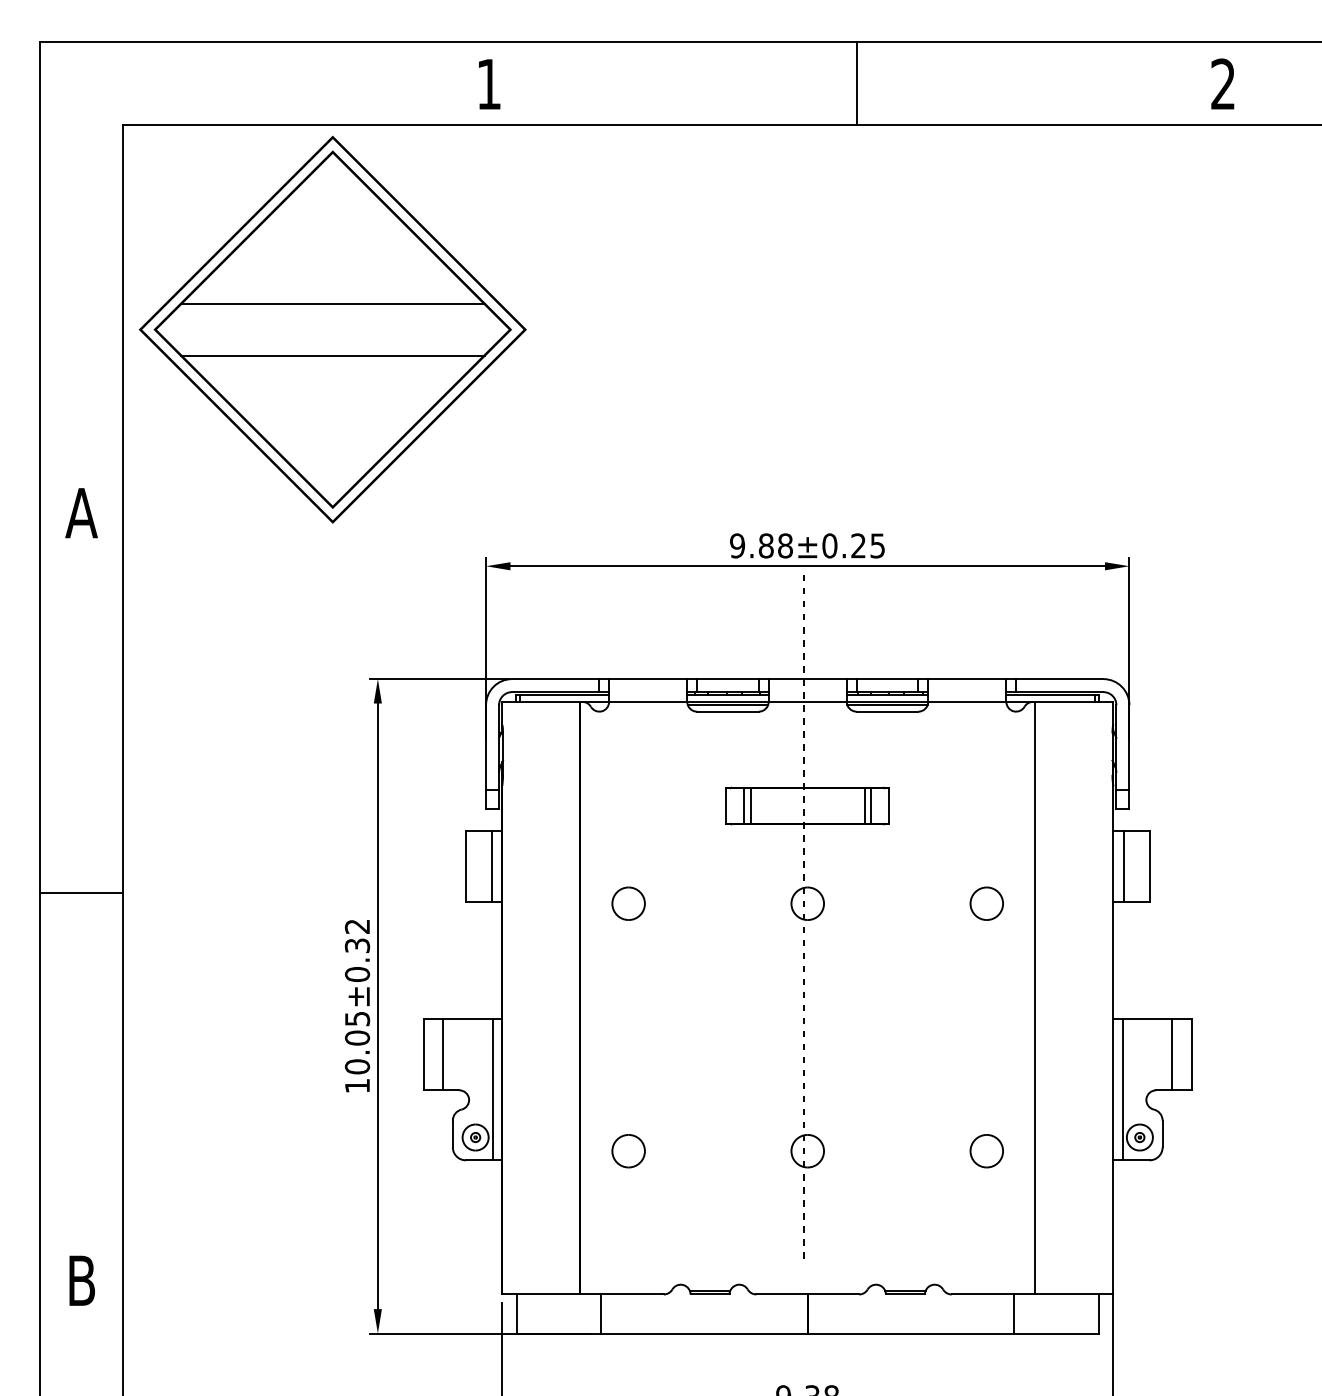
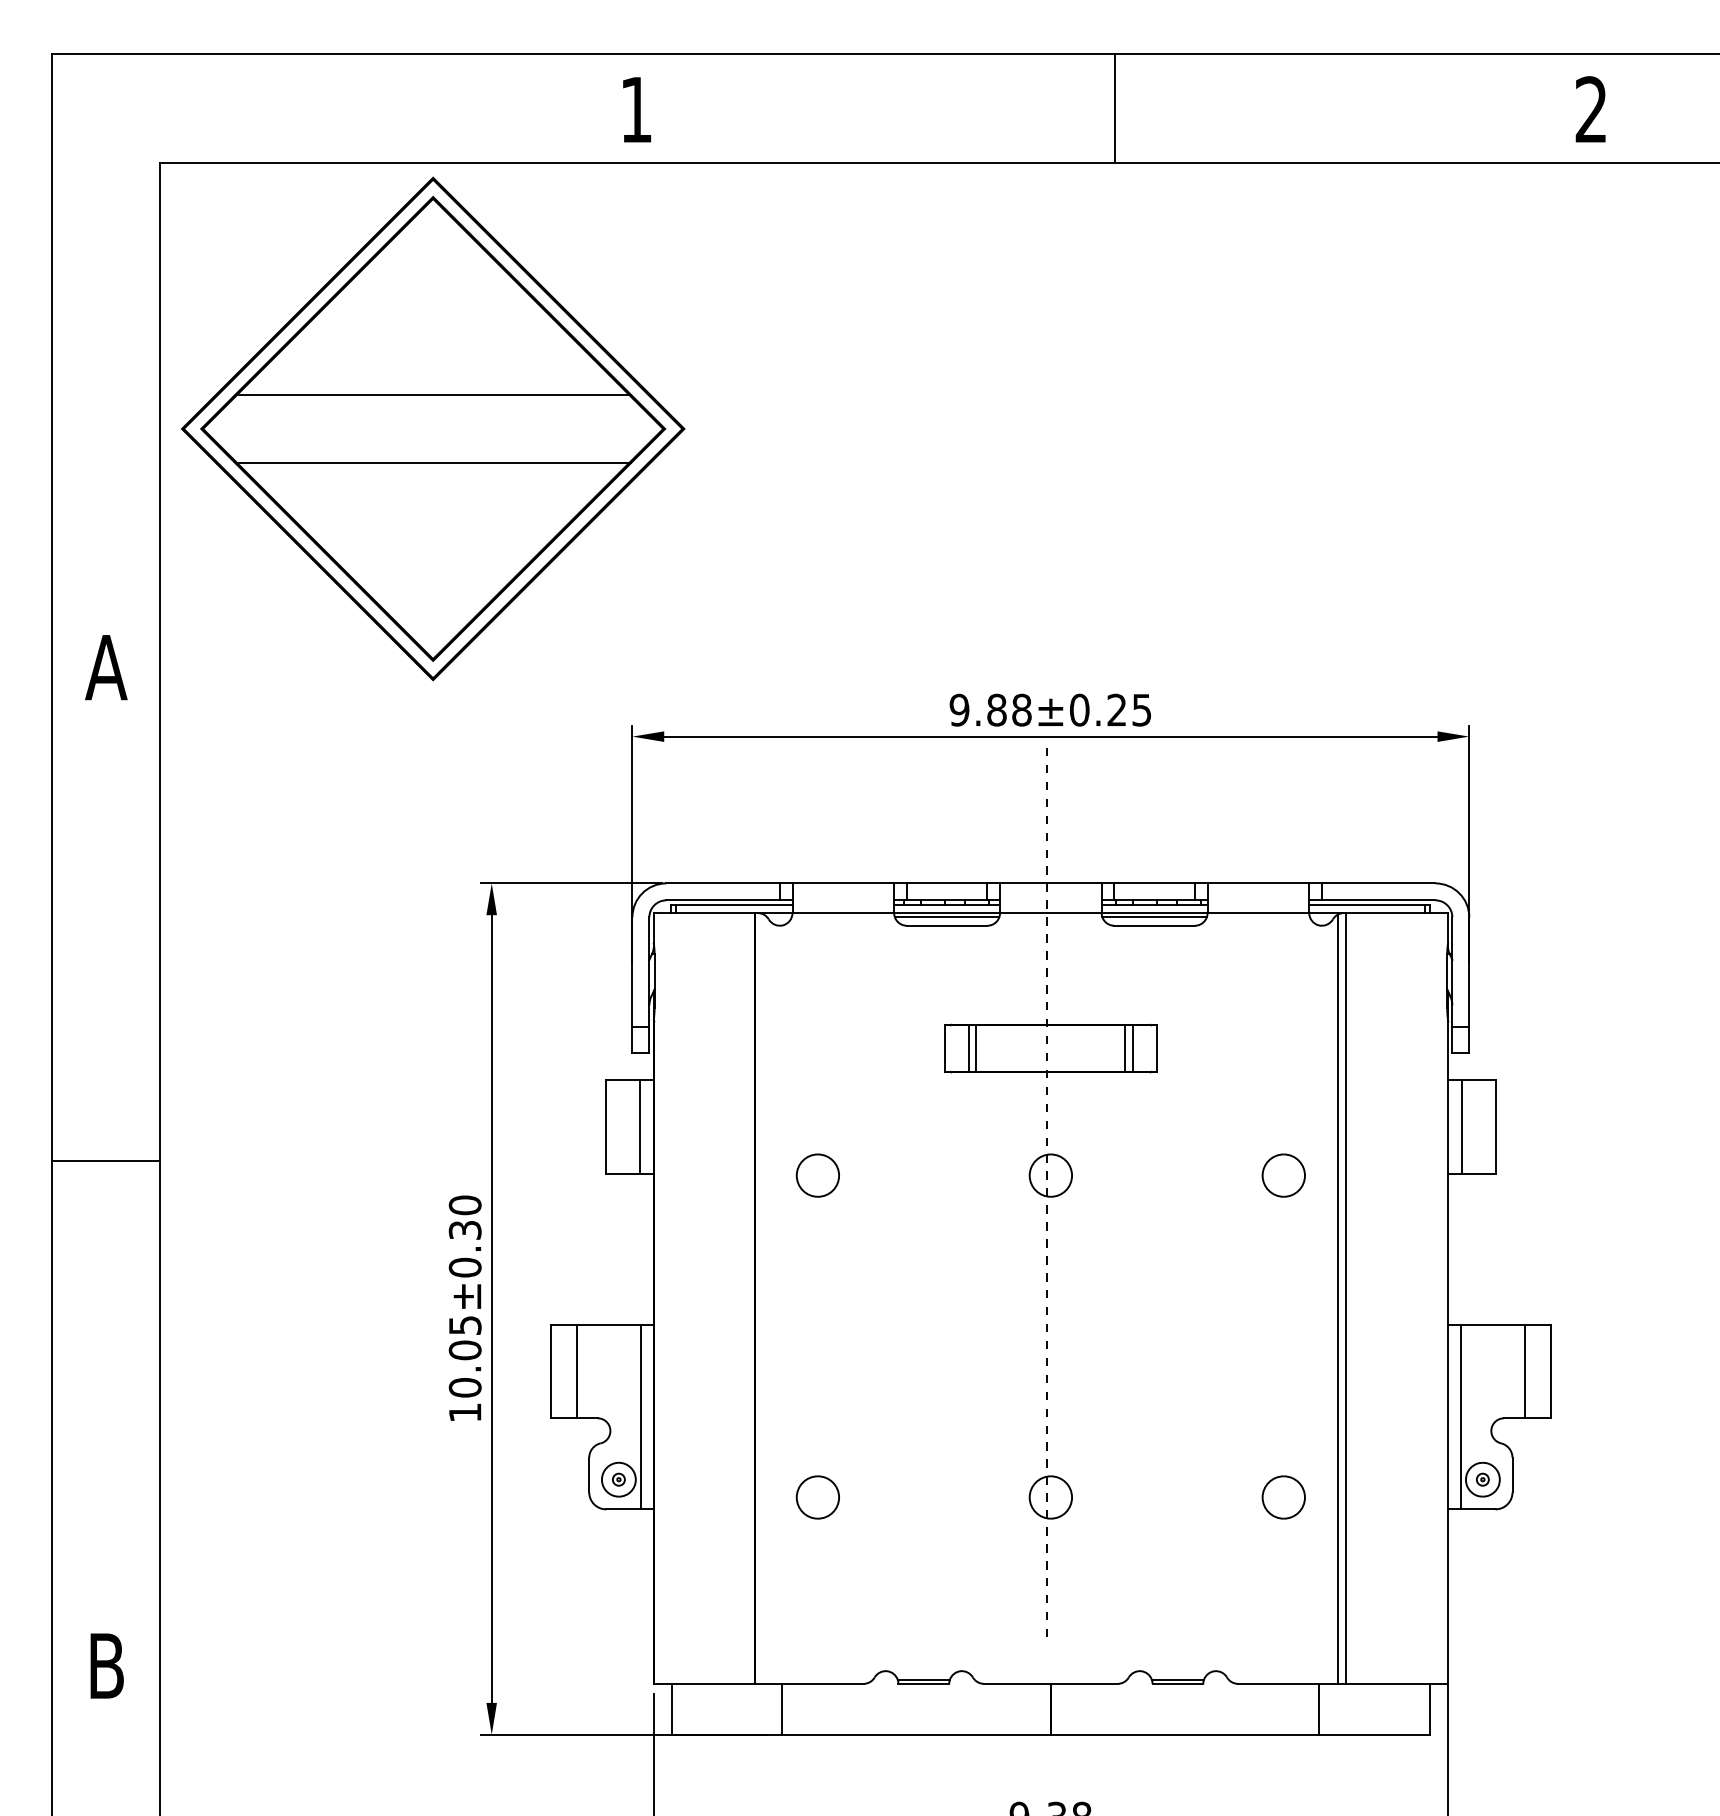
text: (356, 926) -> (464, 1205), 10.05±0.32 -> 10.05±0.30
line: (1028, 998) -> (1338, 1298), added

